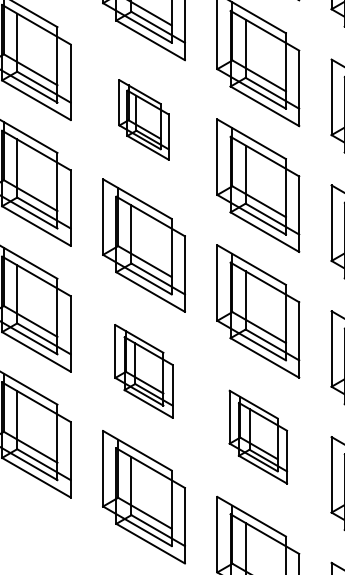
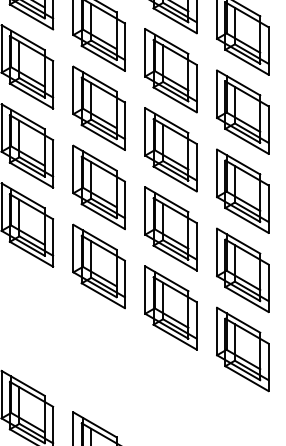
part: (143, 119) -> (170, 70), size x1.67
part: (143, 370) -> (170, 228), size x1.43
part: (257, 436) -> (242, 269), size x1.43

